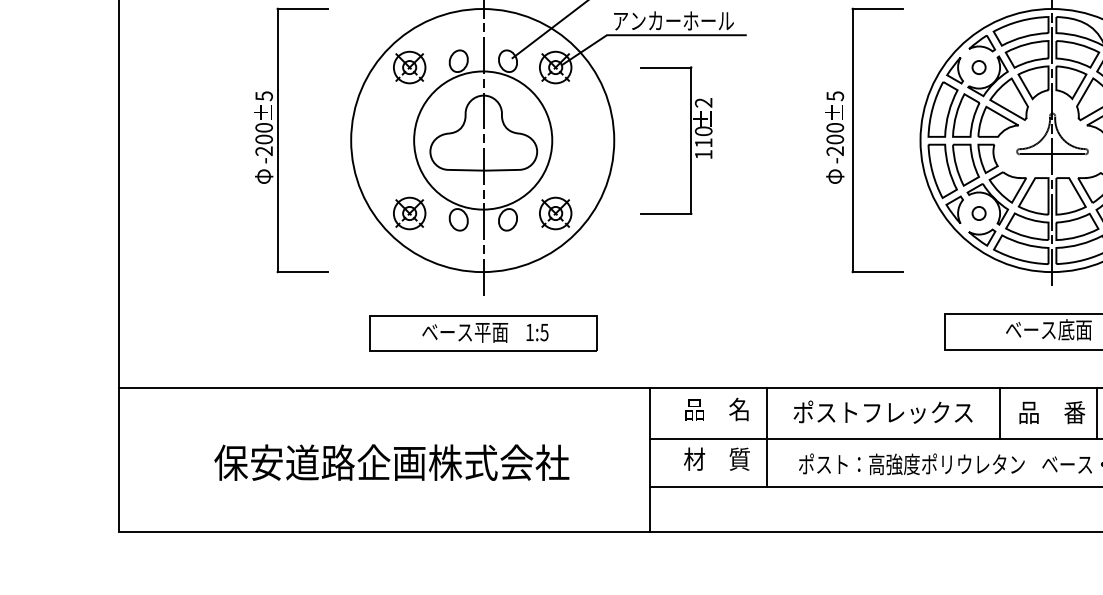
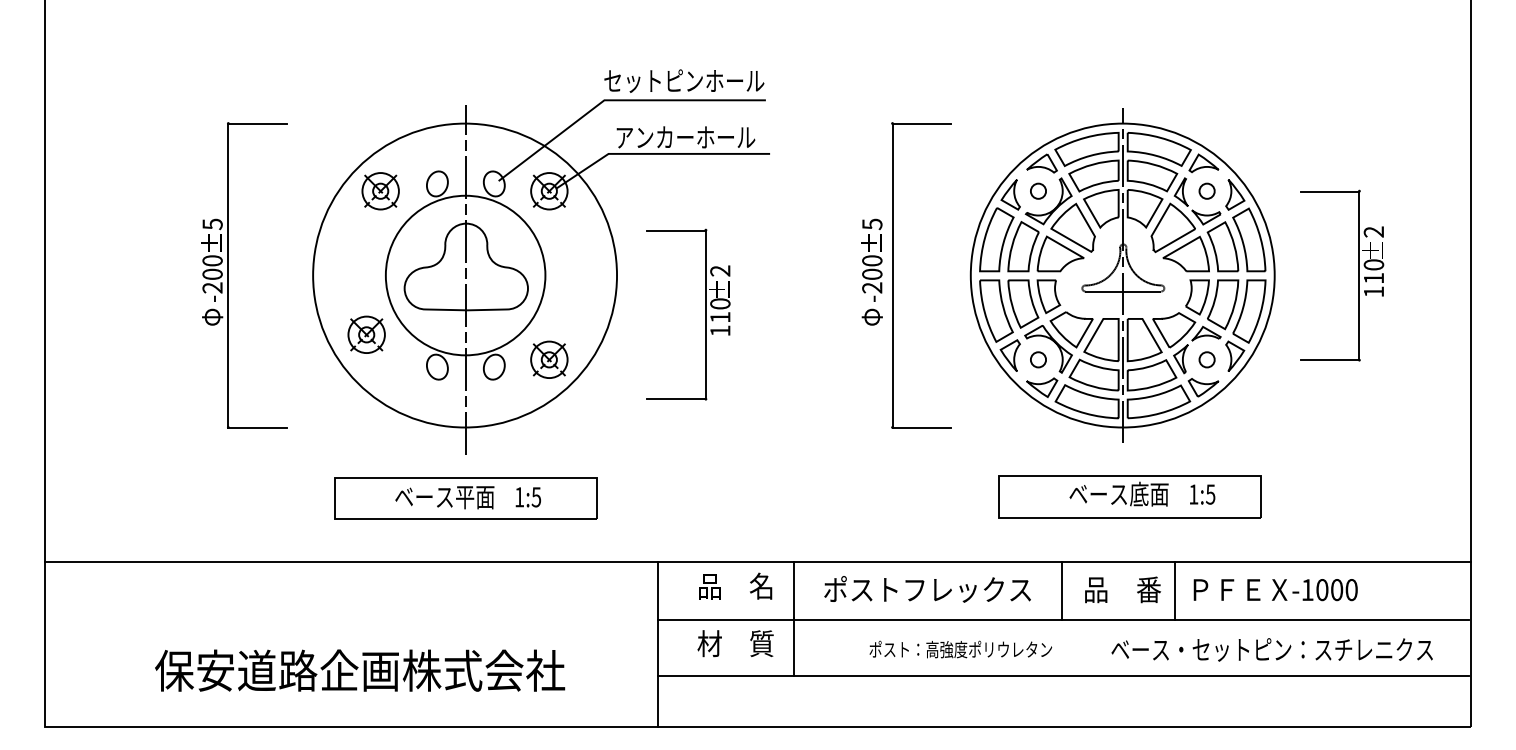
part: (690, 140) -> (705, 314), moved
part: (409, 213) -> (366, 334), moved
part: (392, 462) -> (360, 670), moved
part: (911, 464) -> (960, 649), size x0.7

